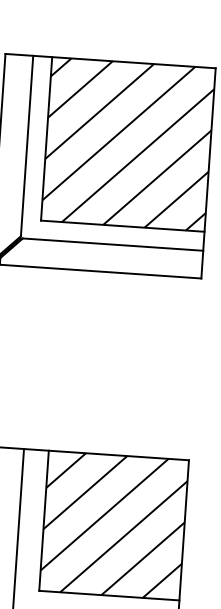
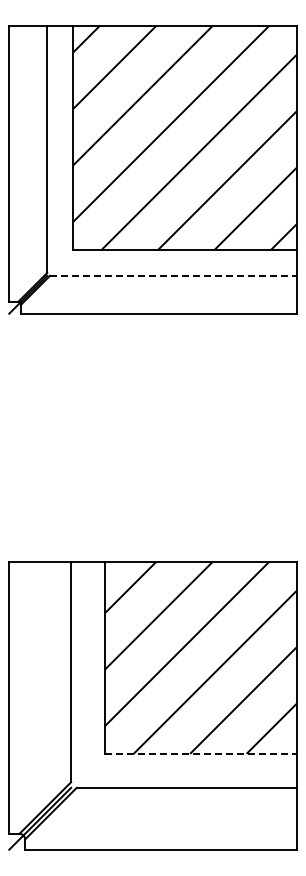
line: (113, 244) -> (173, 275), solid -> dashed
line: (109, 595) -> (200, 753), solid -> dashed

